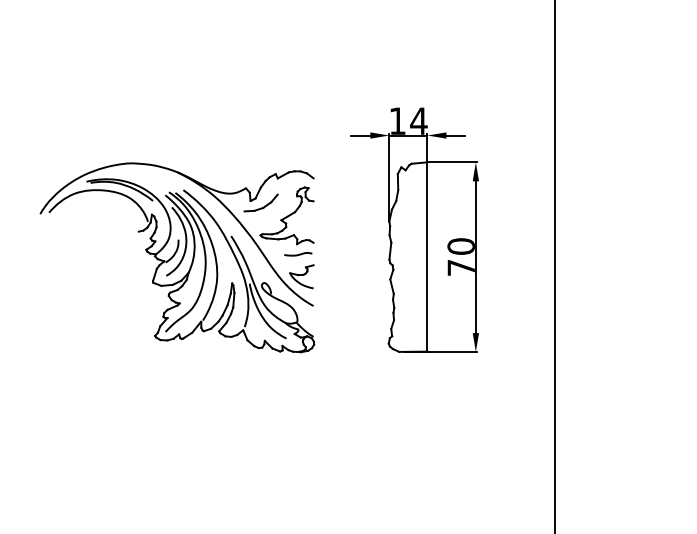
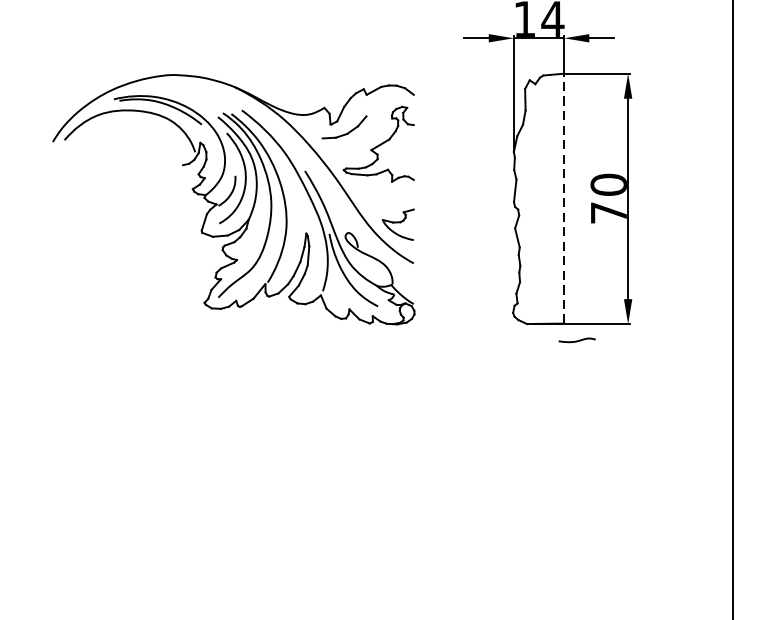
line: (298, 254) -> (577, 340), moved
line: (427, 256) -> (564, 198), solid -> dashed

